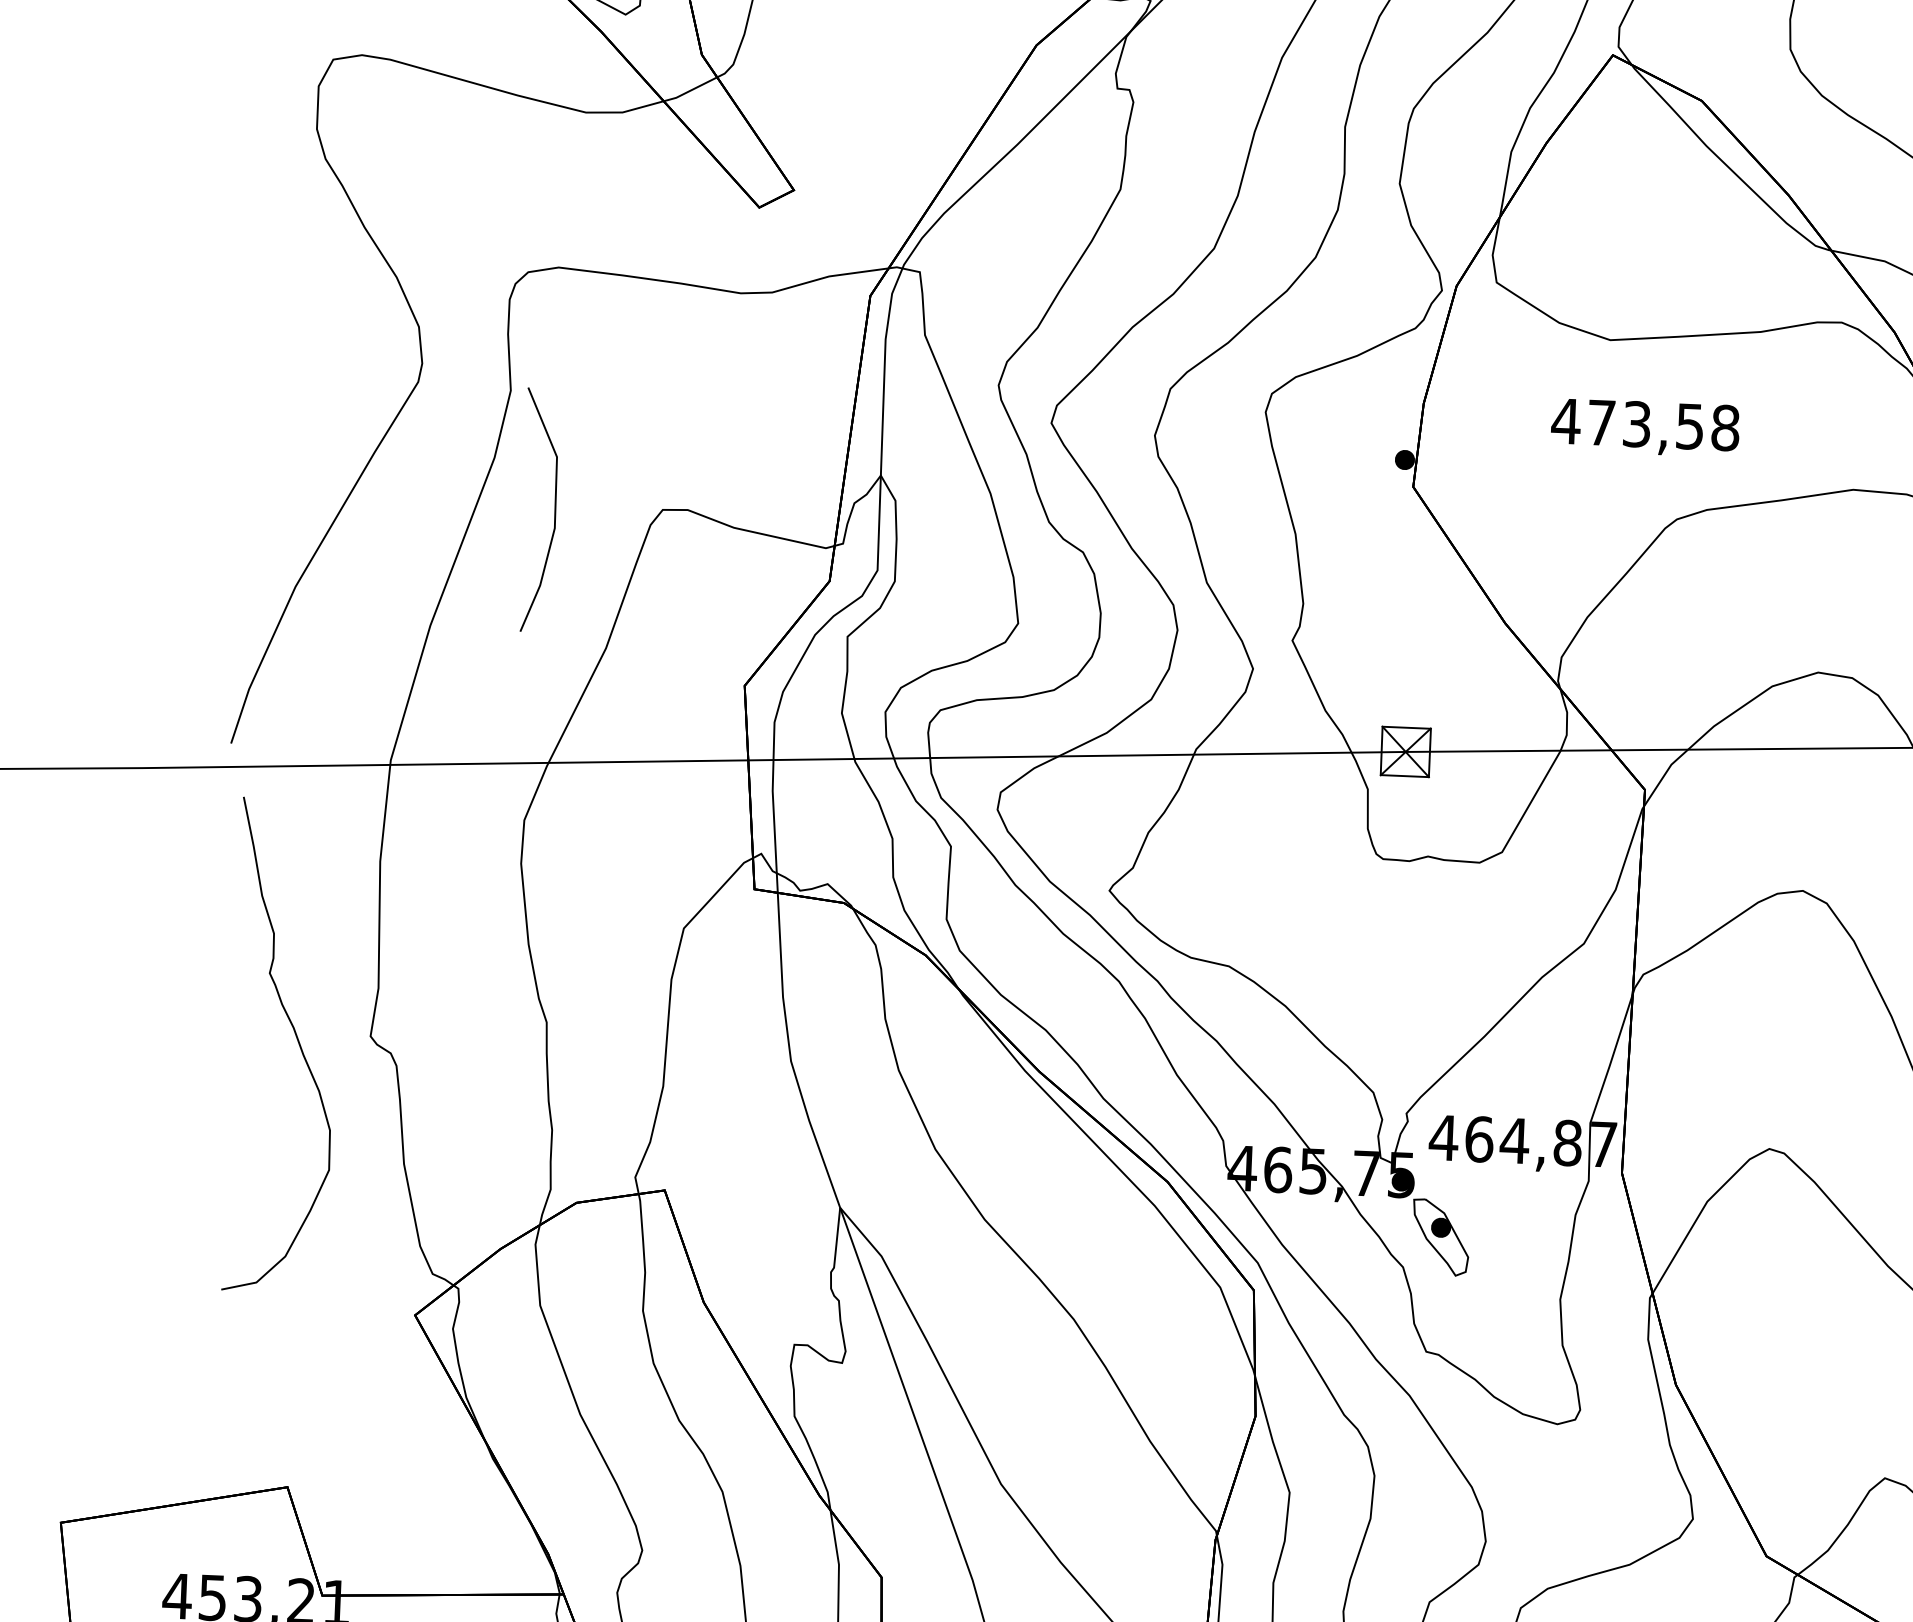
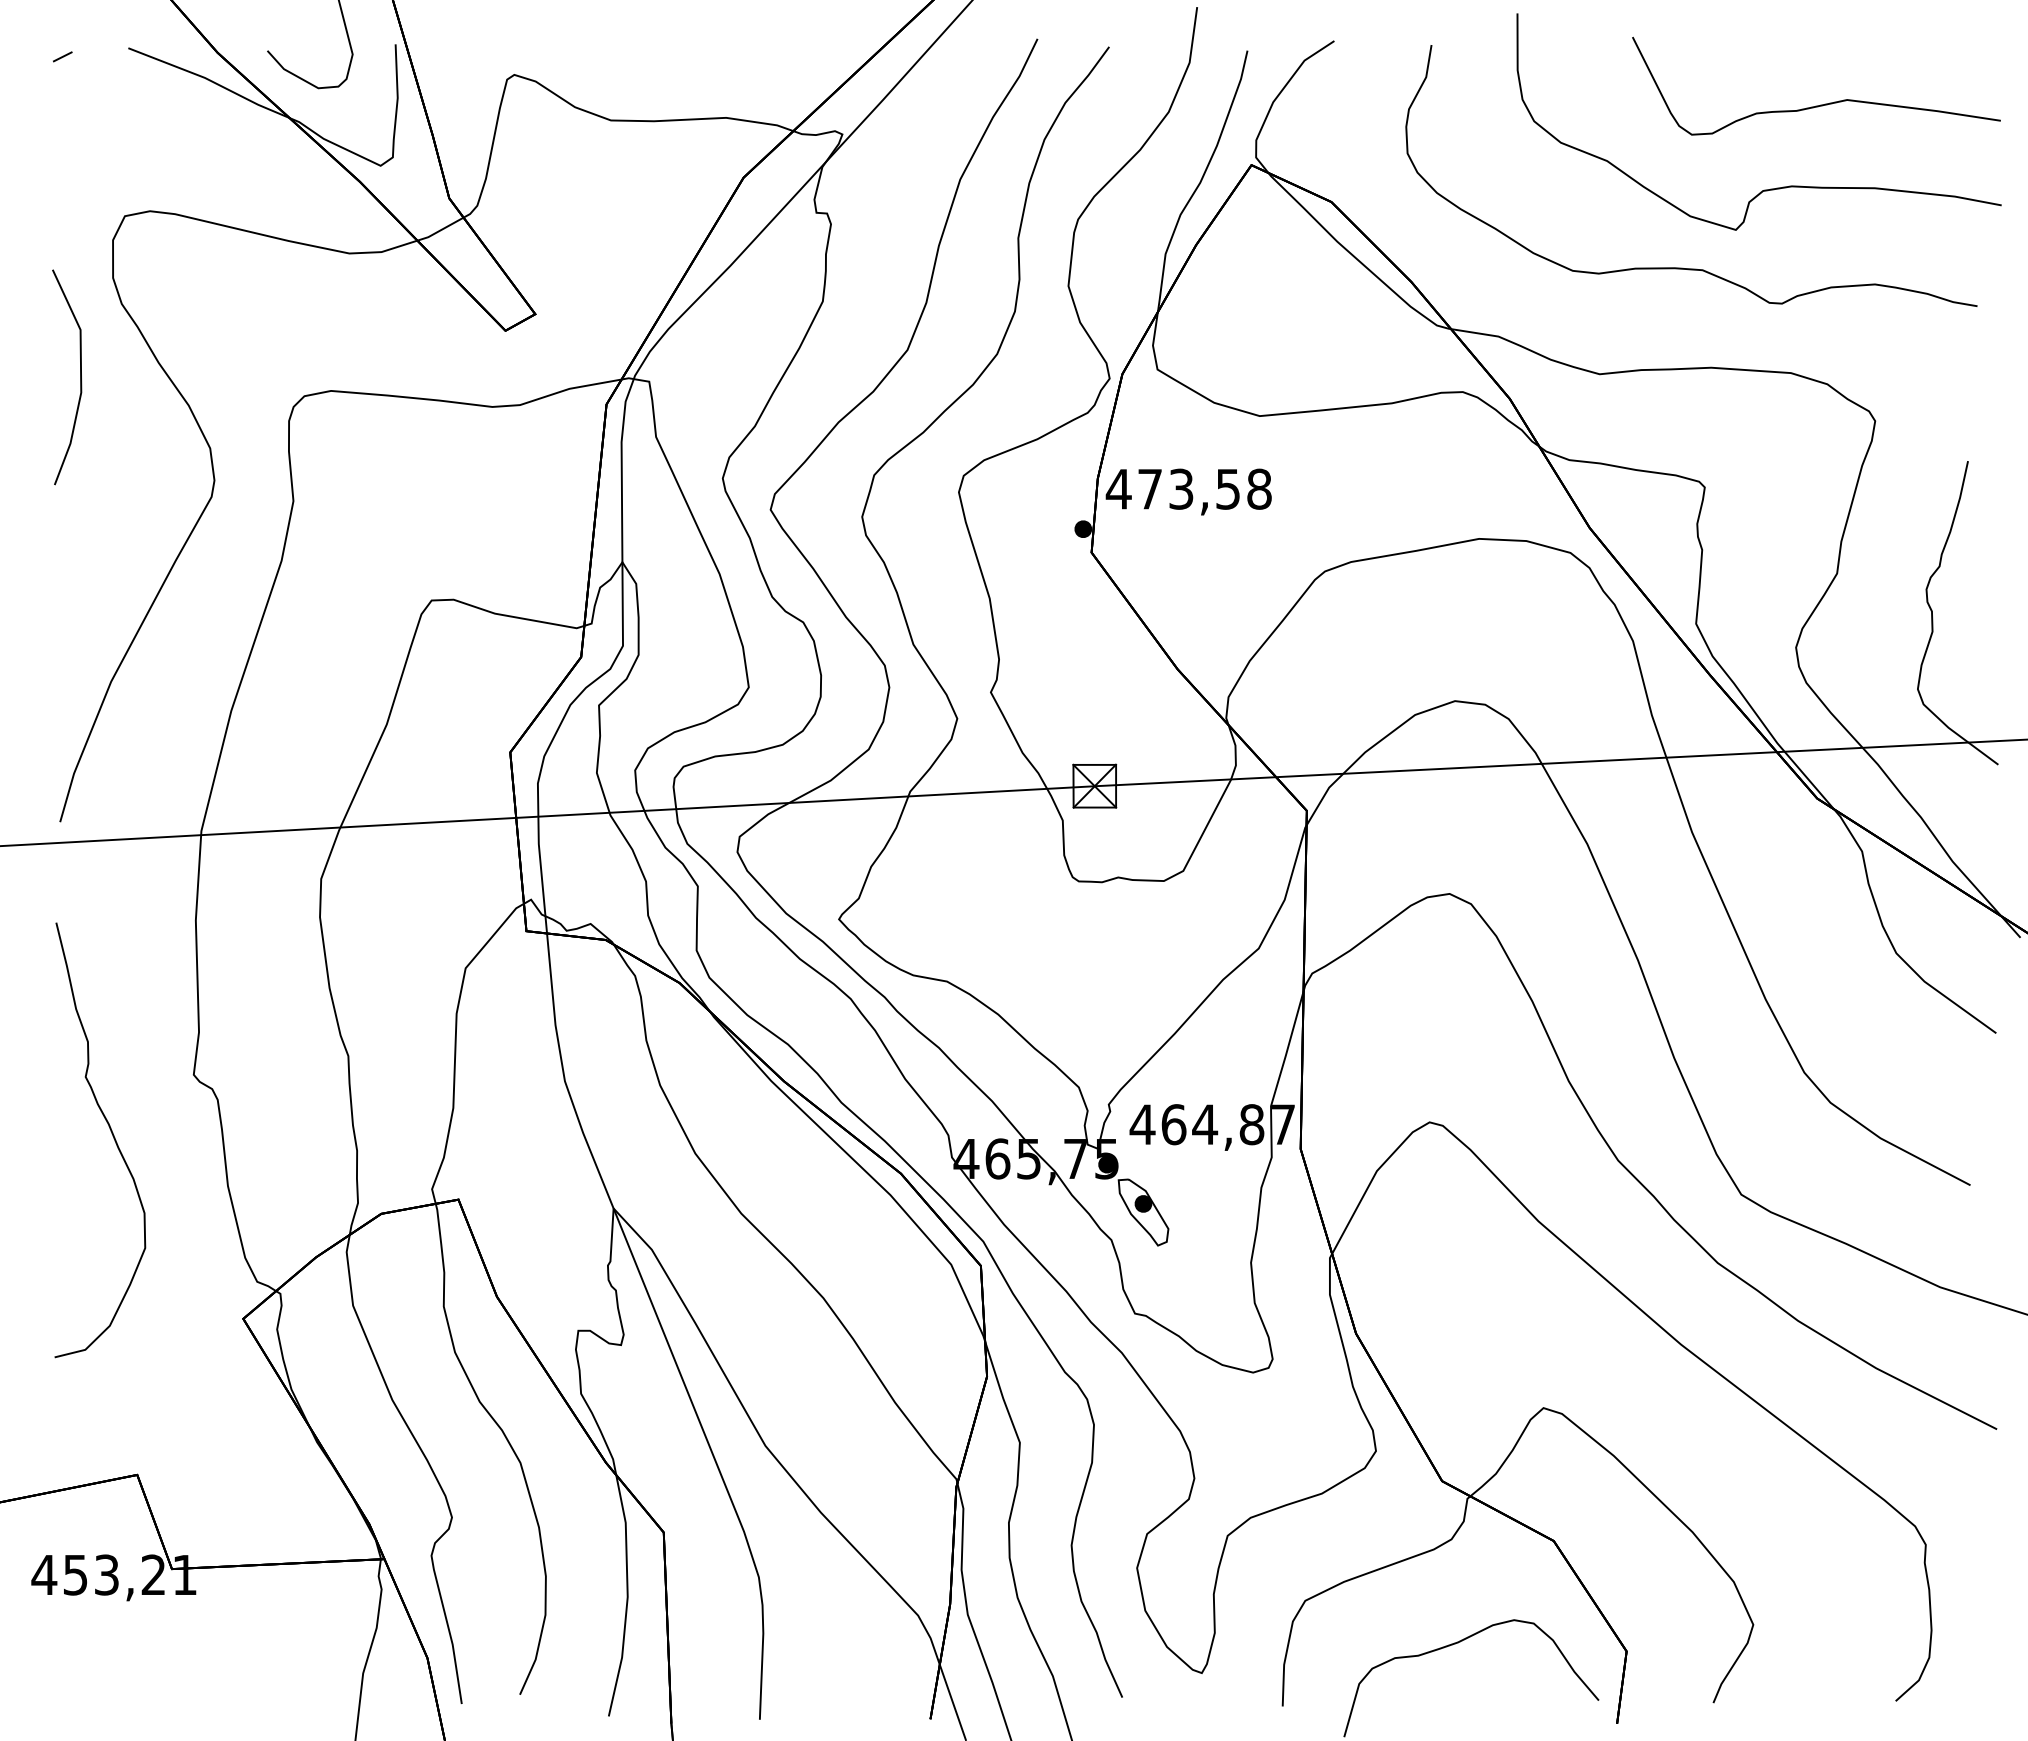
text: (1645, 427) -> (1188, 491), moved
line: (554, 511) -> (80, 377), moved
curve: (297, 1041) -> (112, 1136), moved

